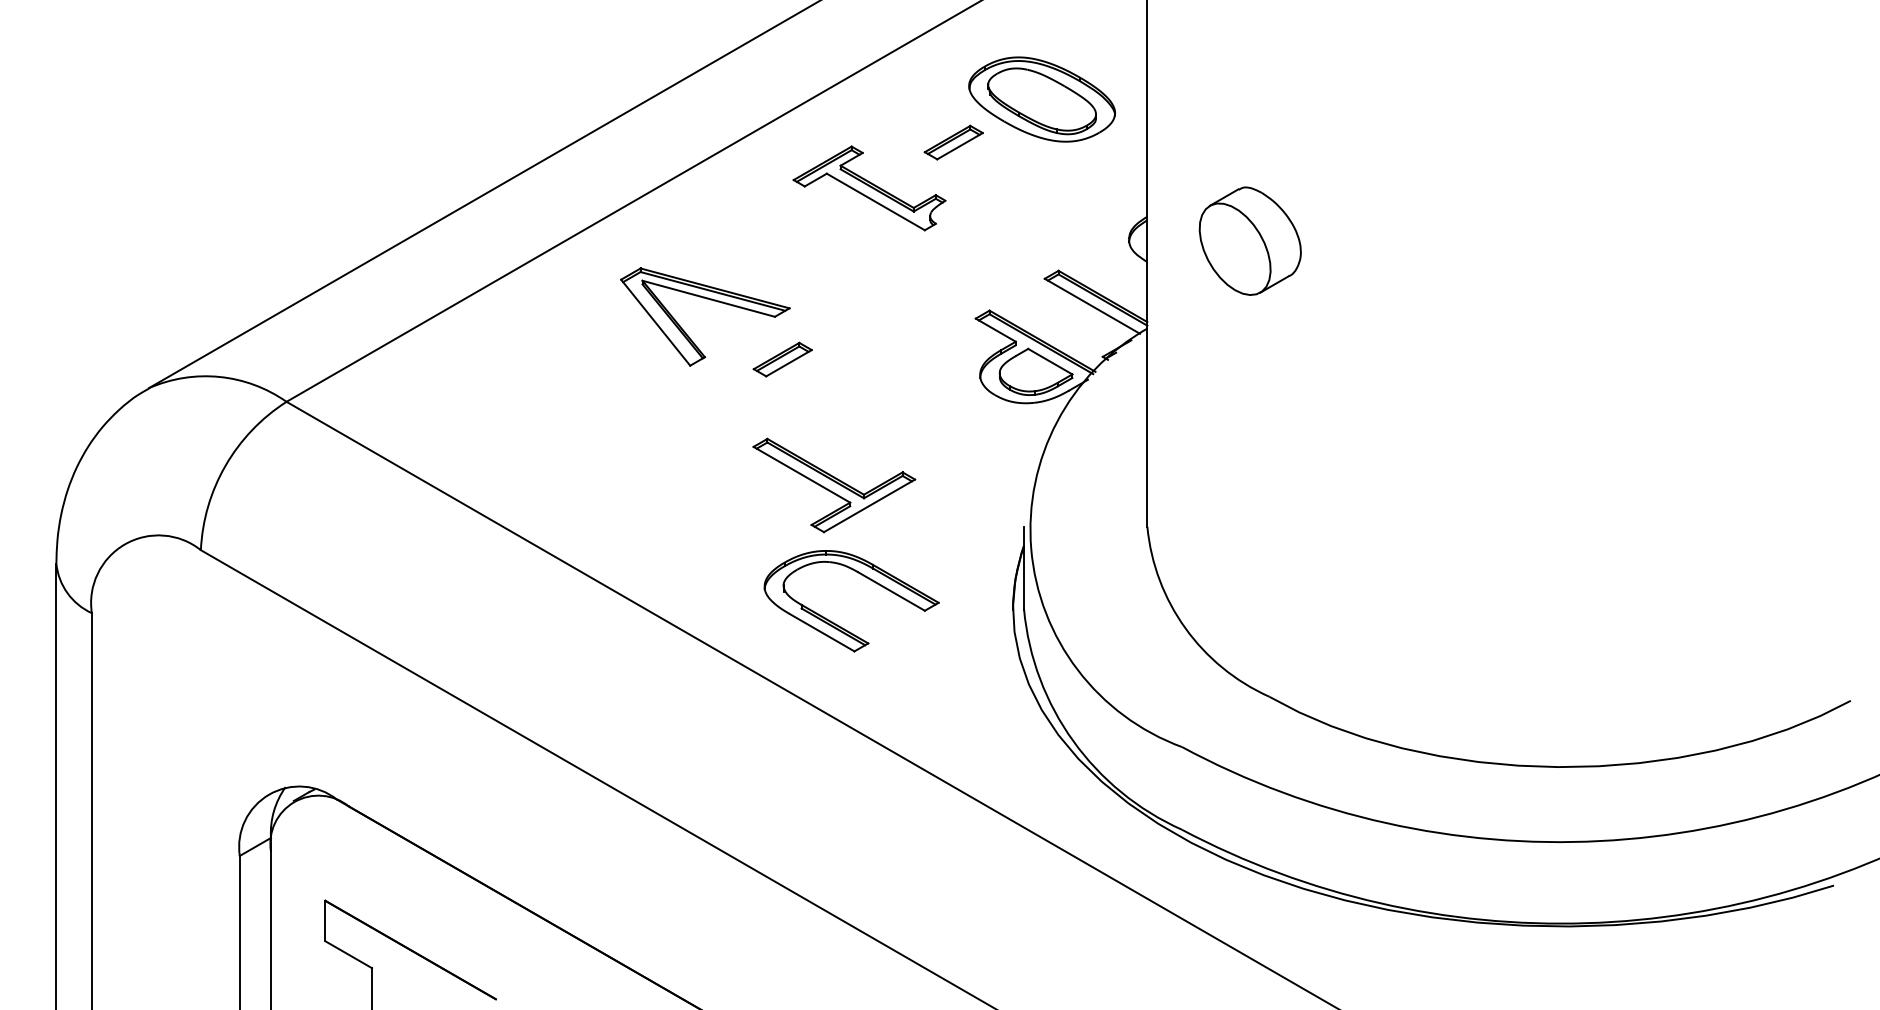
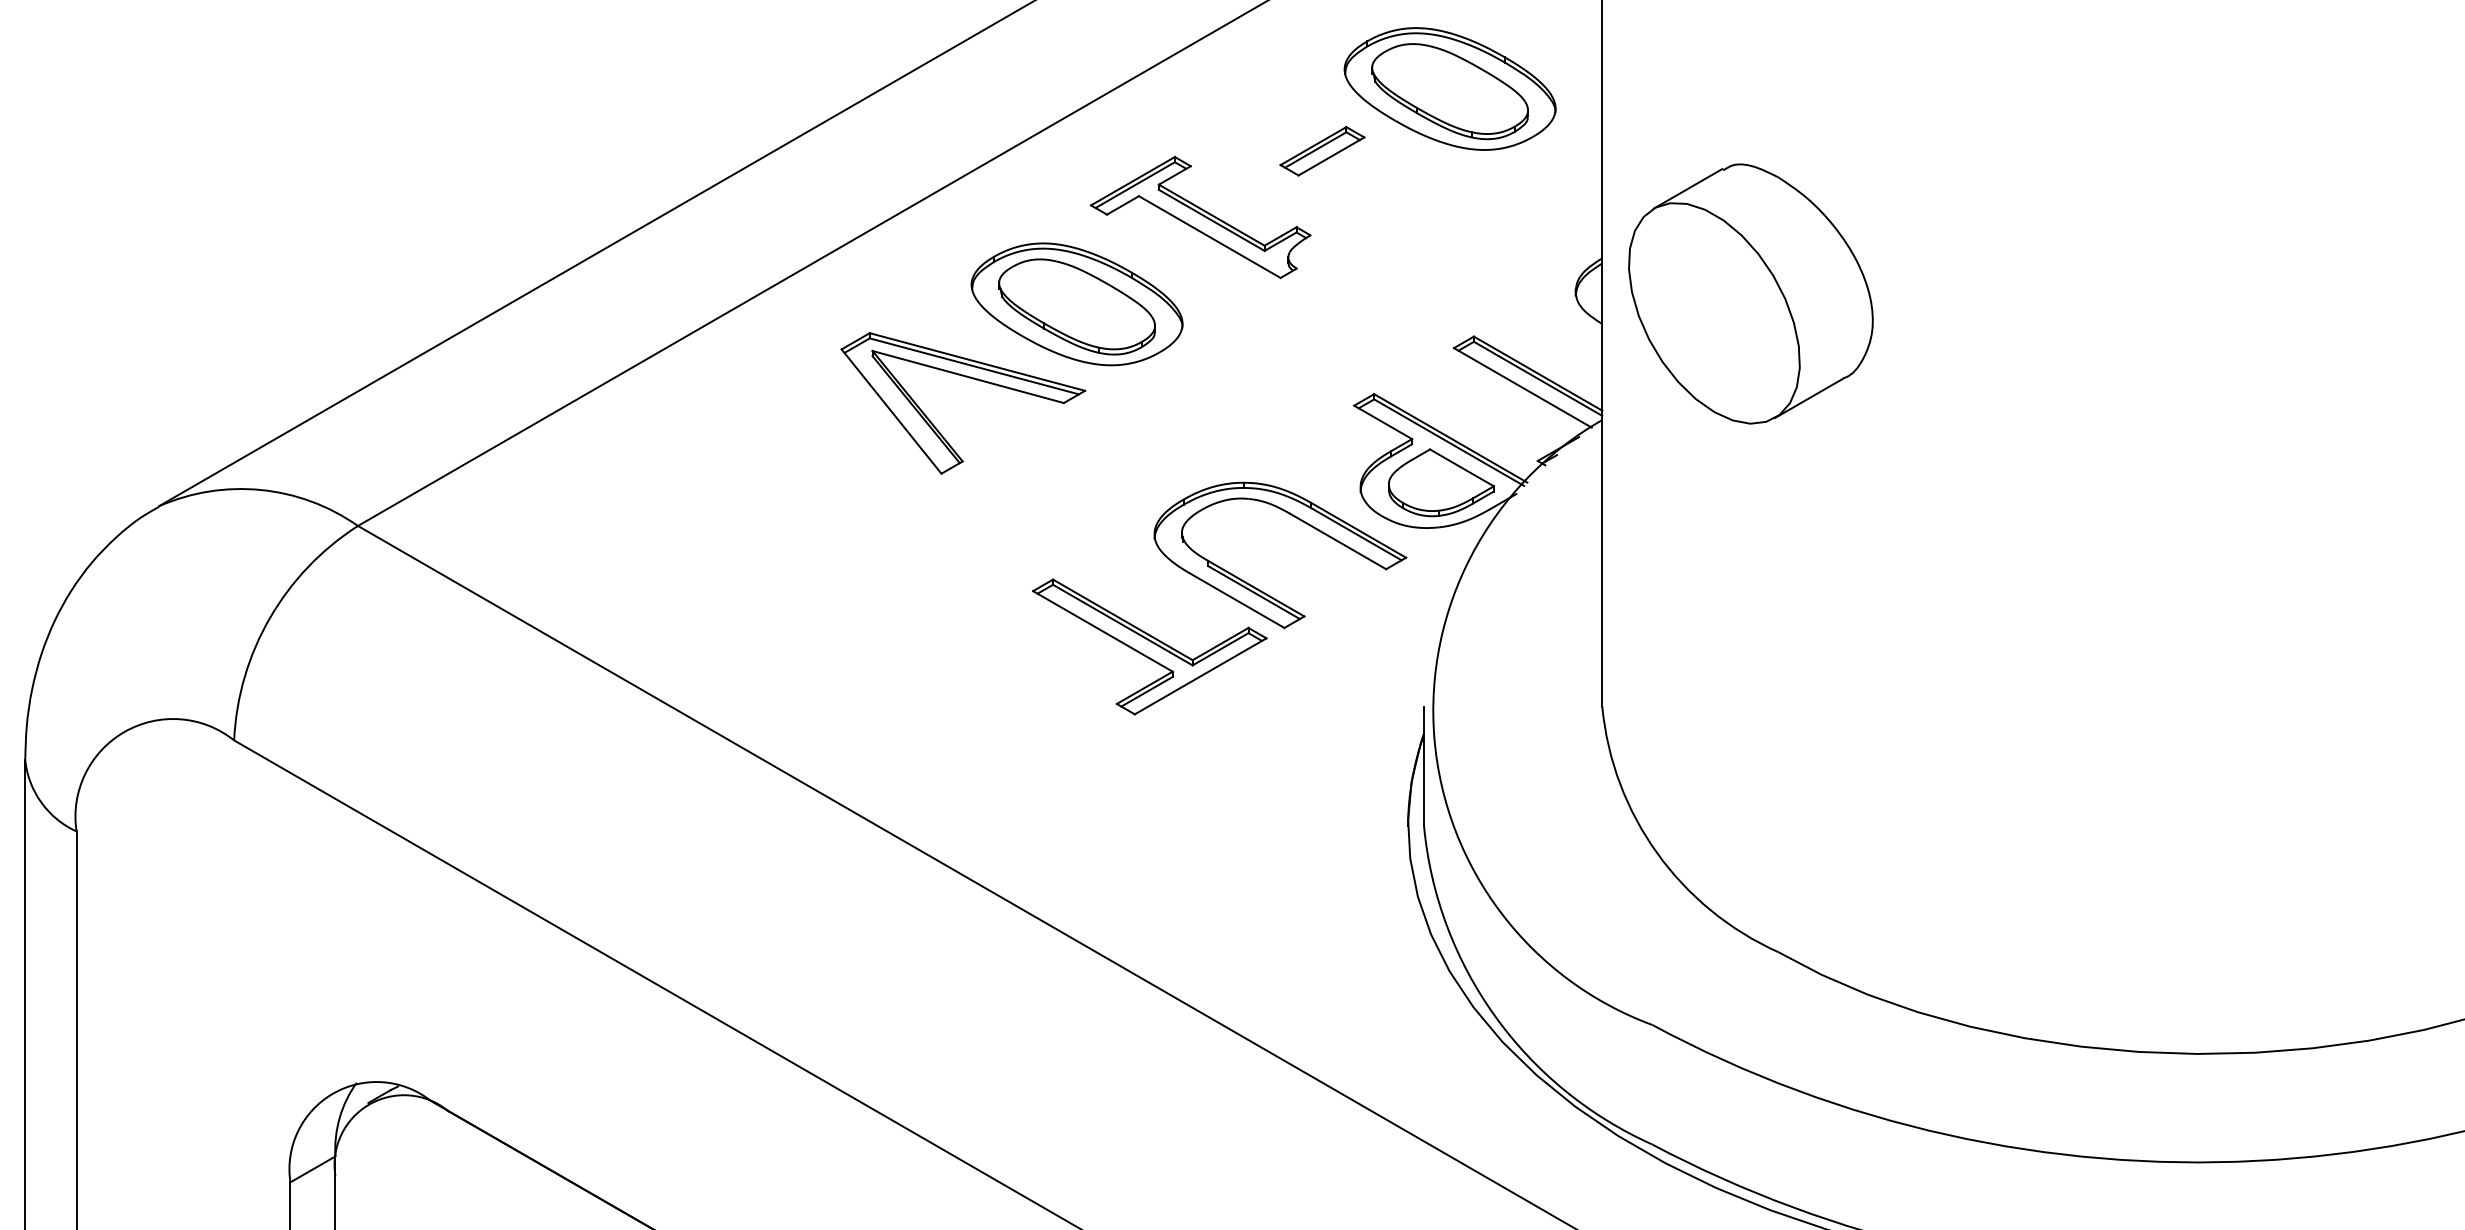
part: (1250, 240) -> (1751, 292), size x1.67
part: (783, 248) -> (1076, 304), added
part: (782, 359) -> (1074, 464), removed
part: (839, 625) -> (1262, 590), moved

